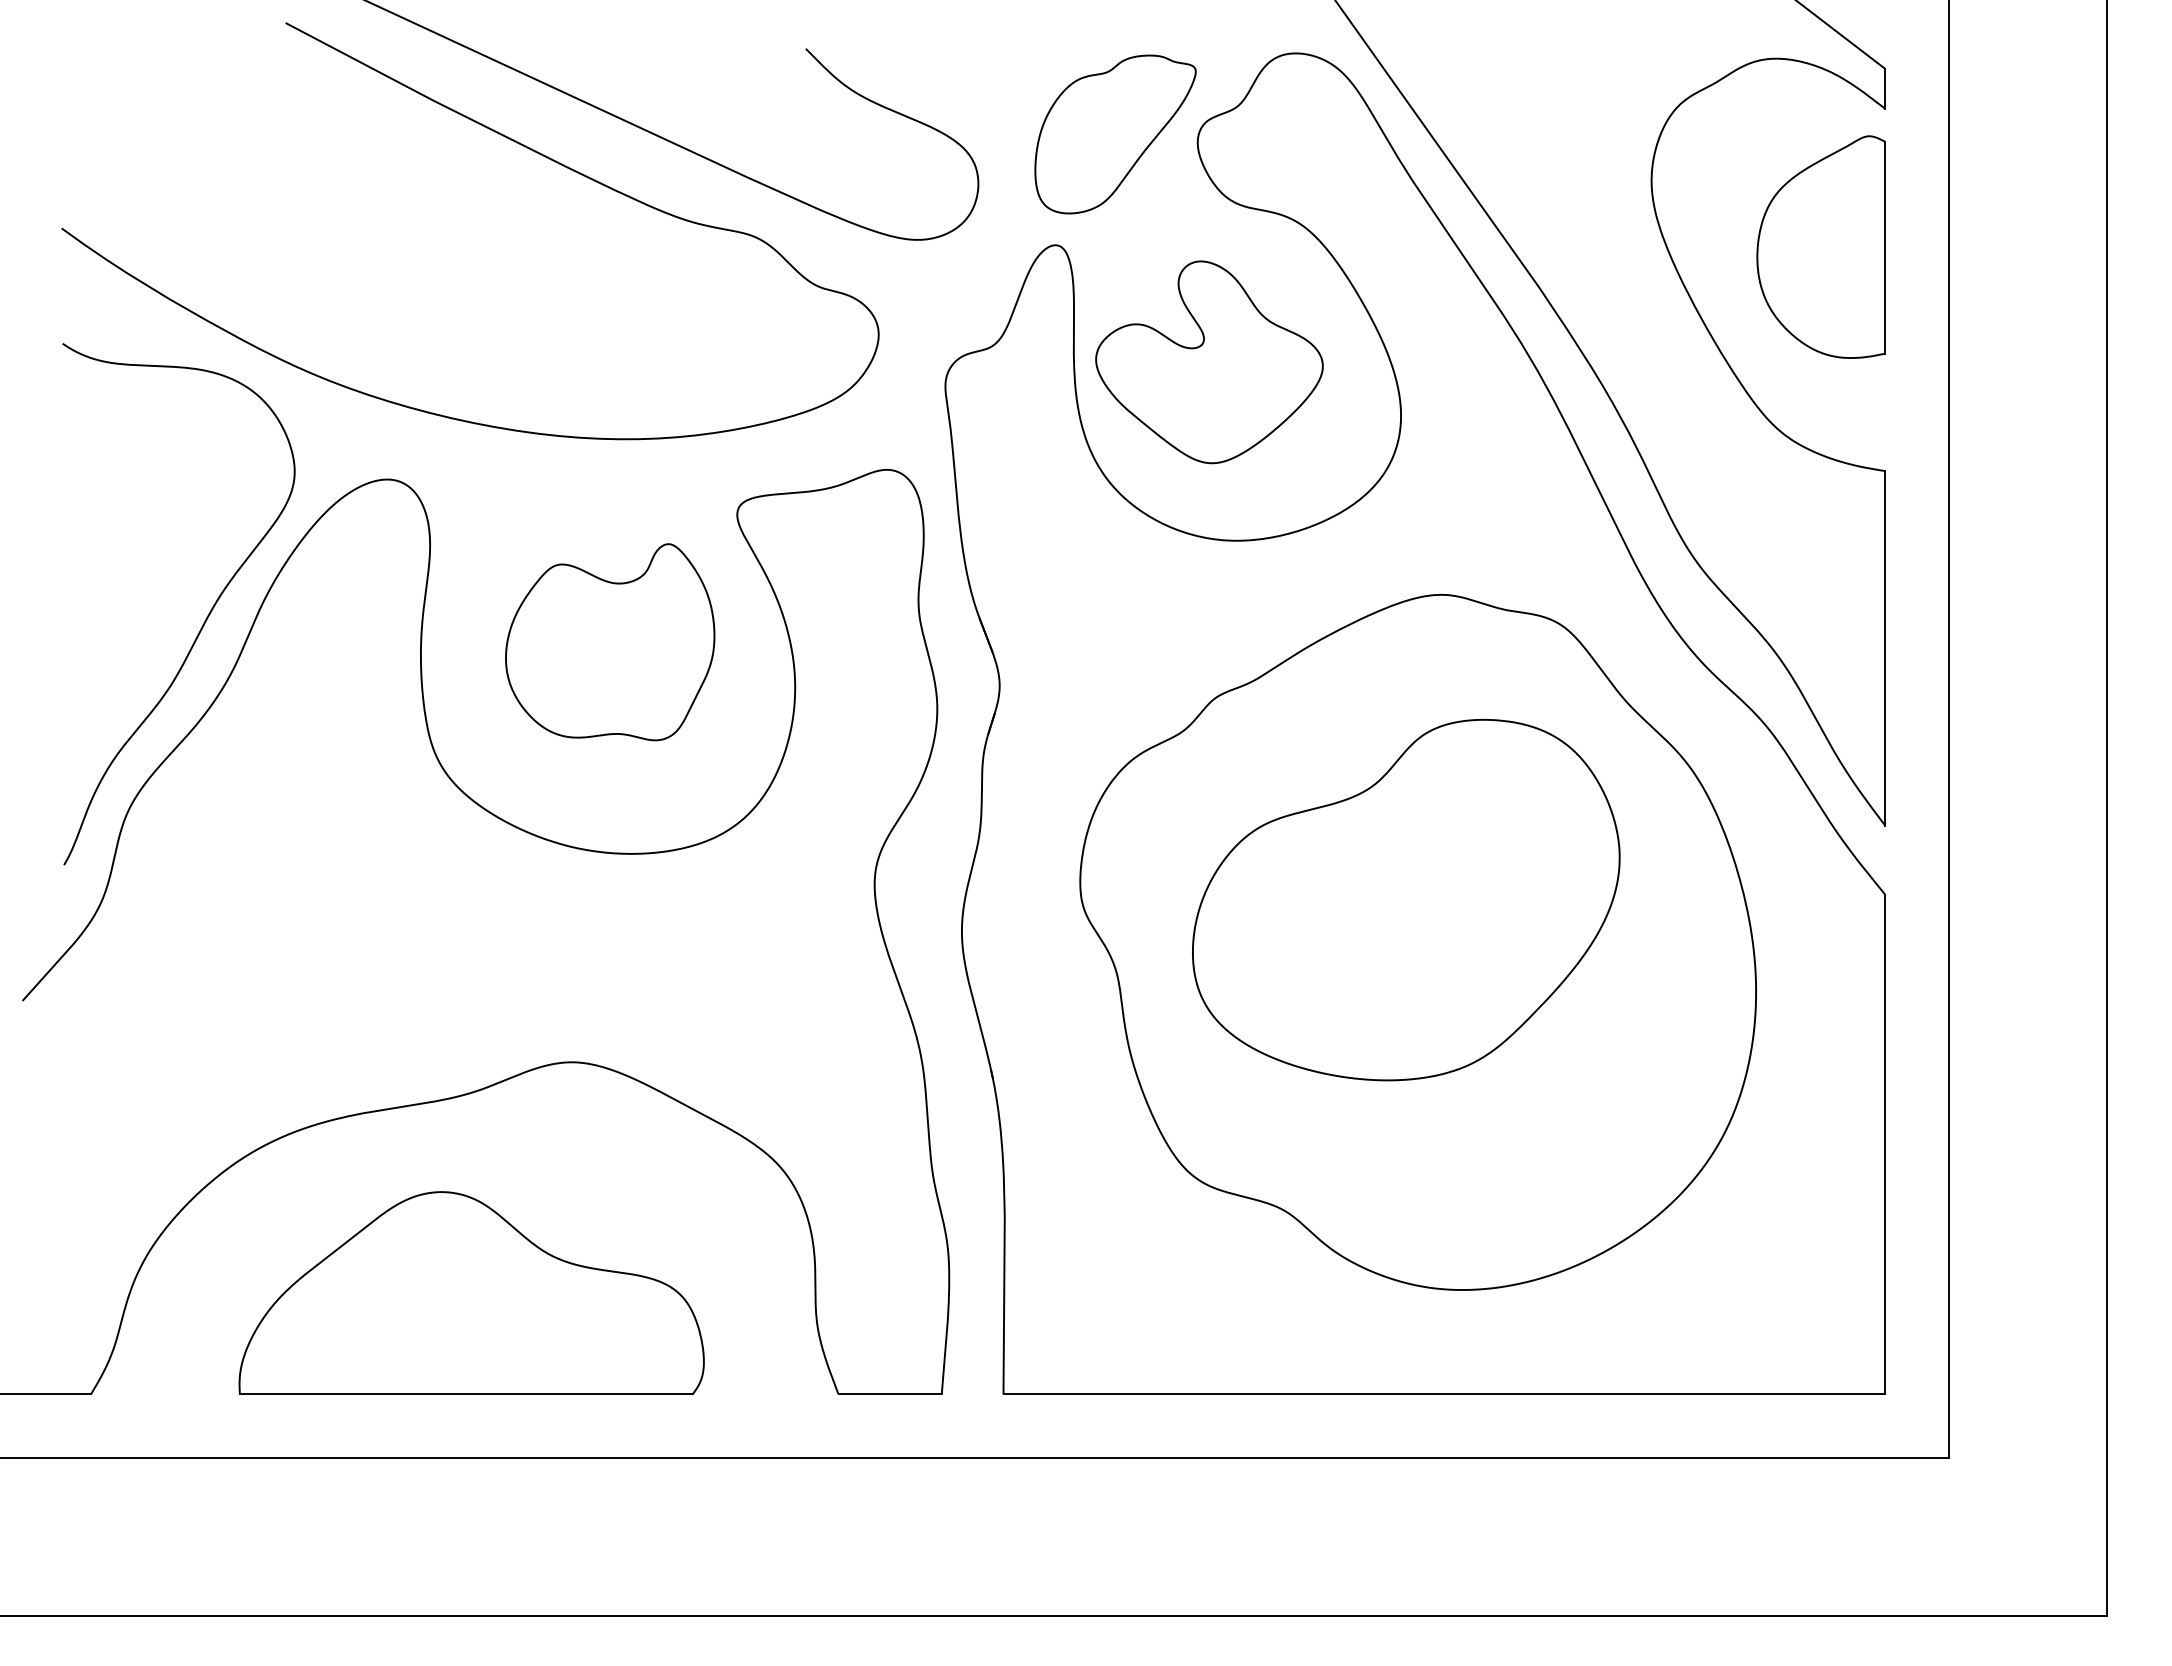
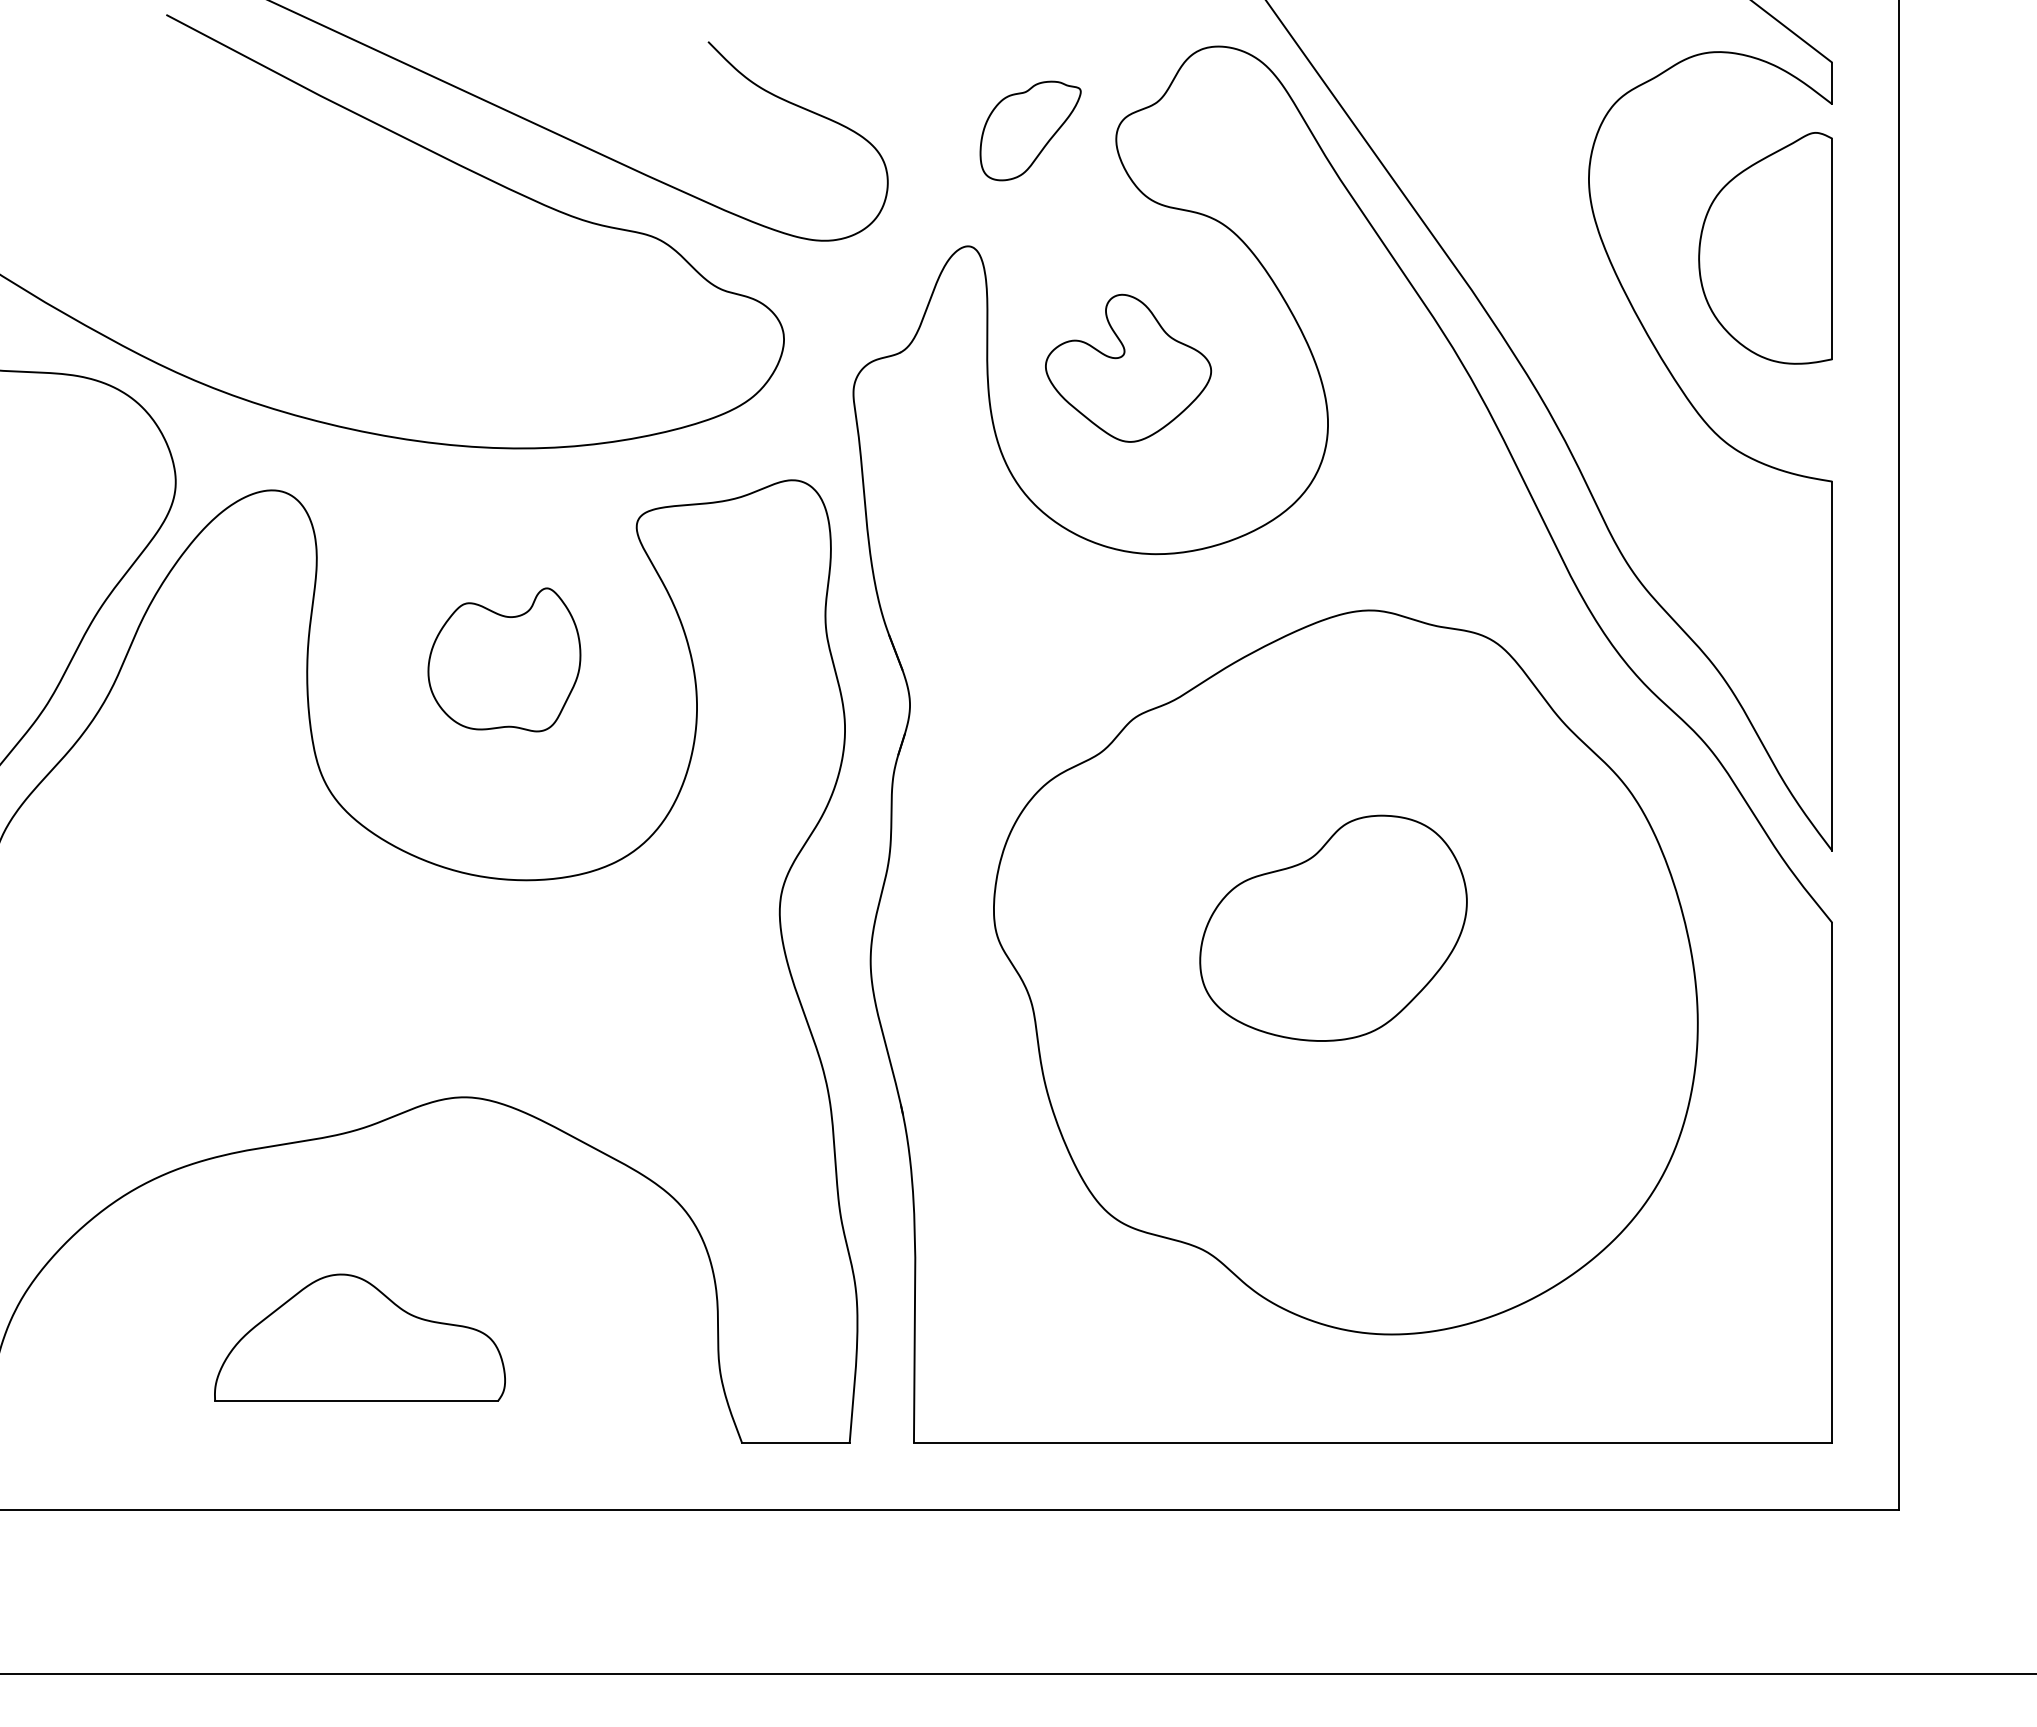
part: (1115, 134) -> (1030, 131), size x0.6
part: (1209, 362) -> (1128, 368), size x0.7
part: (610, 642) -> (504, 660), size x0.7
part: (1406, 899) -> (1333, 927), size x0.6
part: (471, 1292) -> (359, 1337), size x0.6

